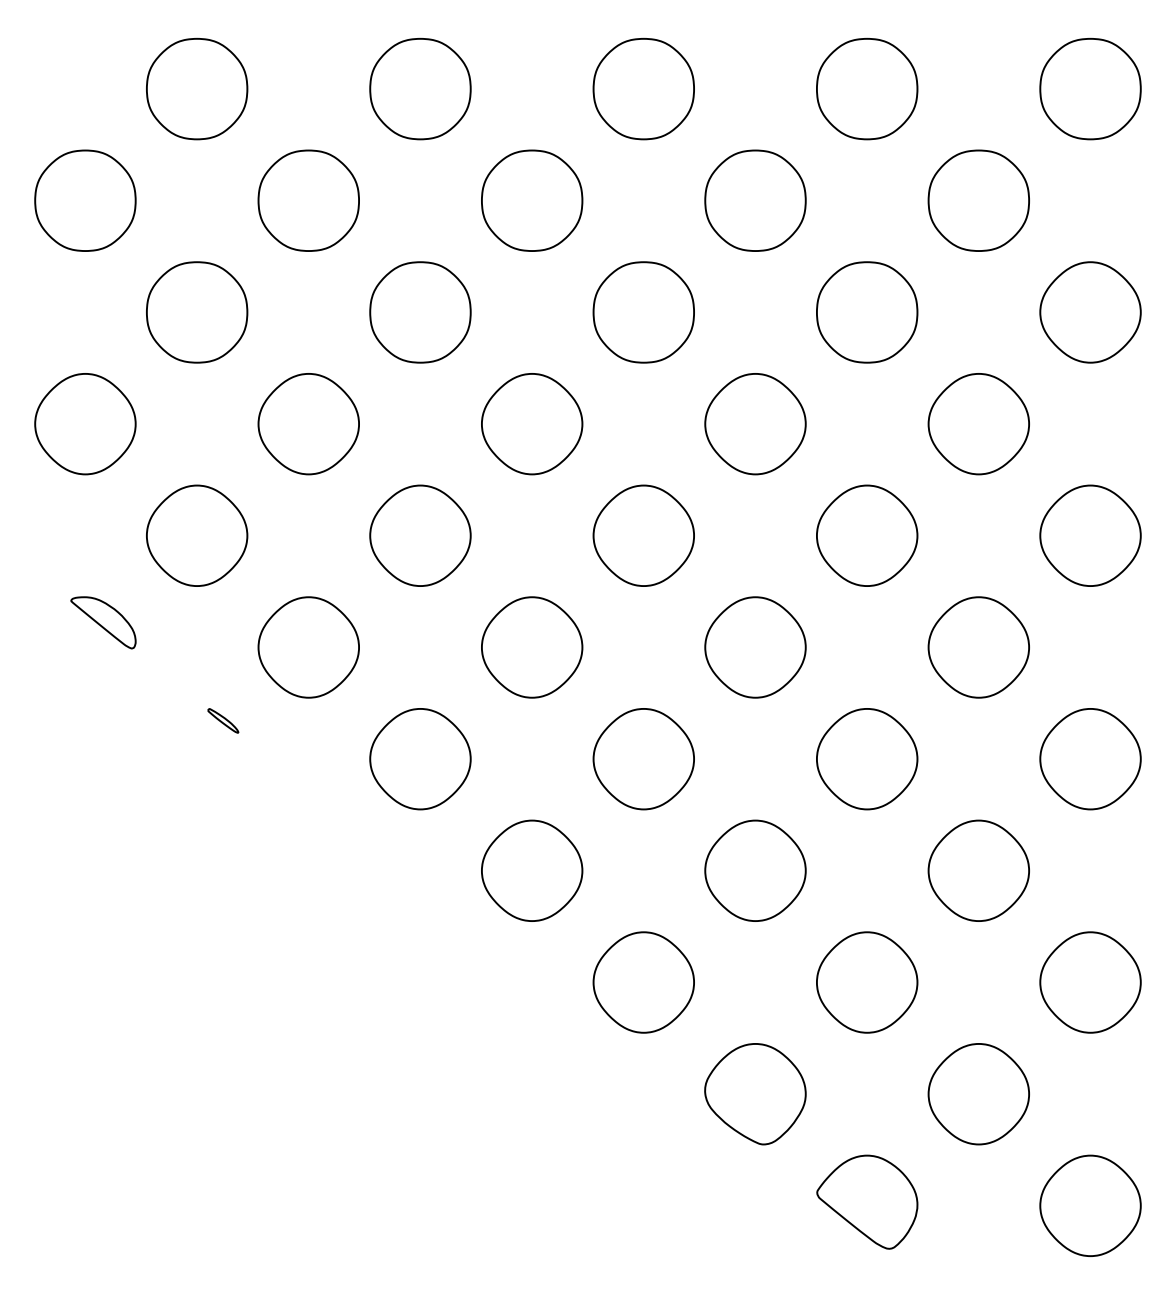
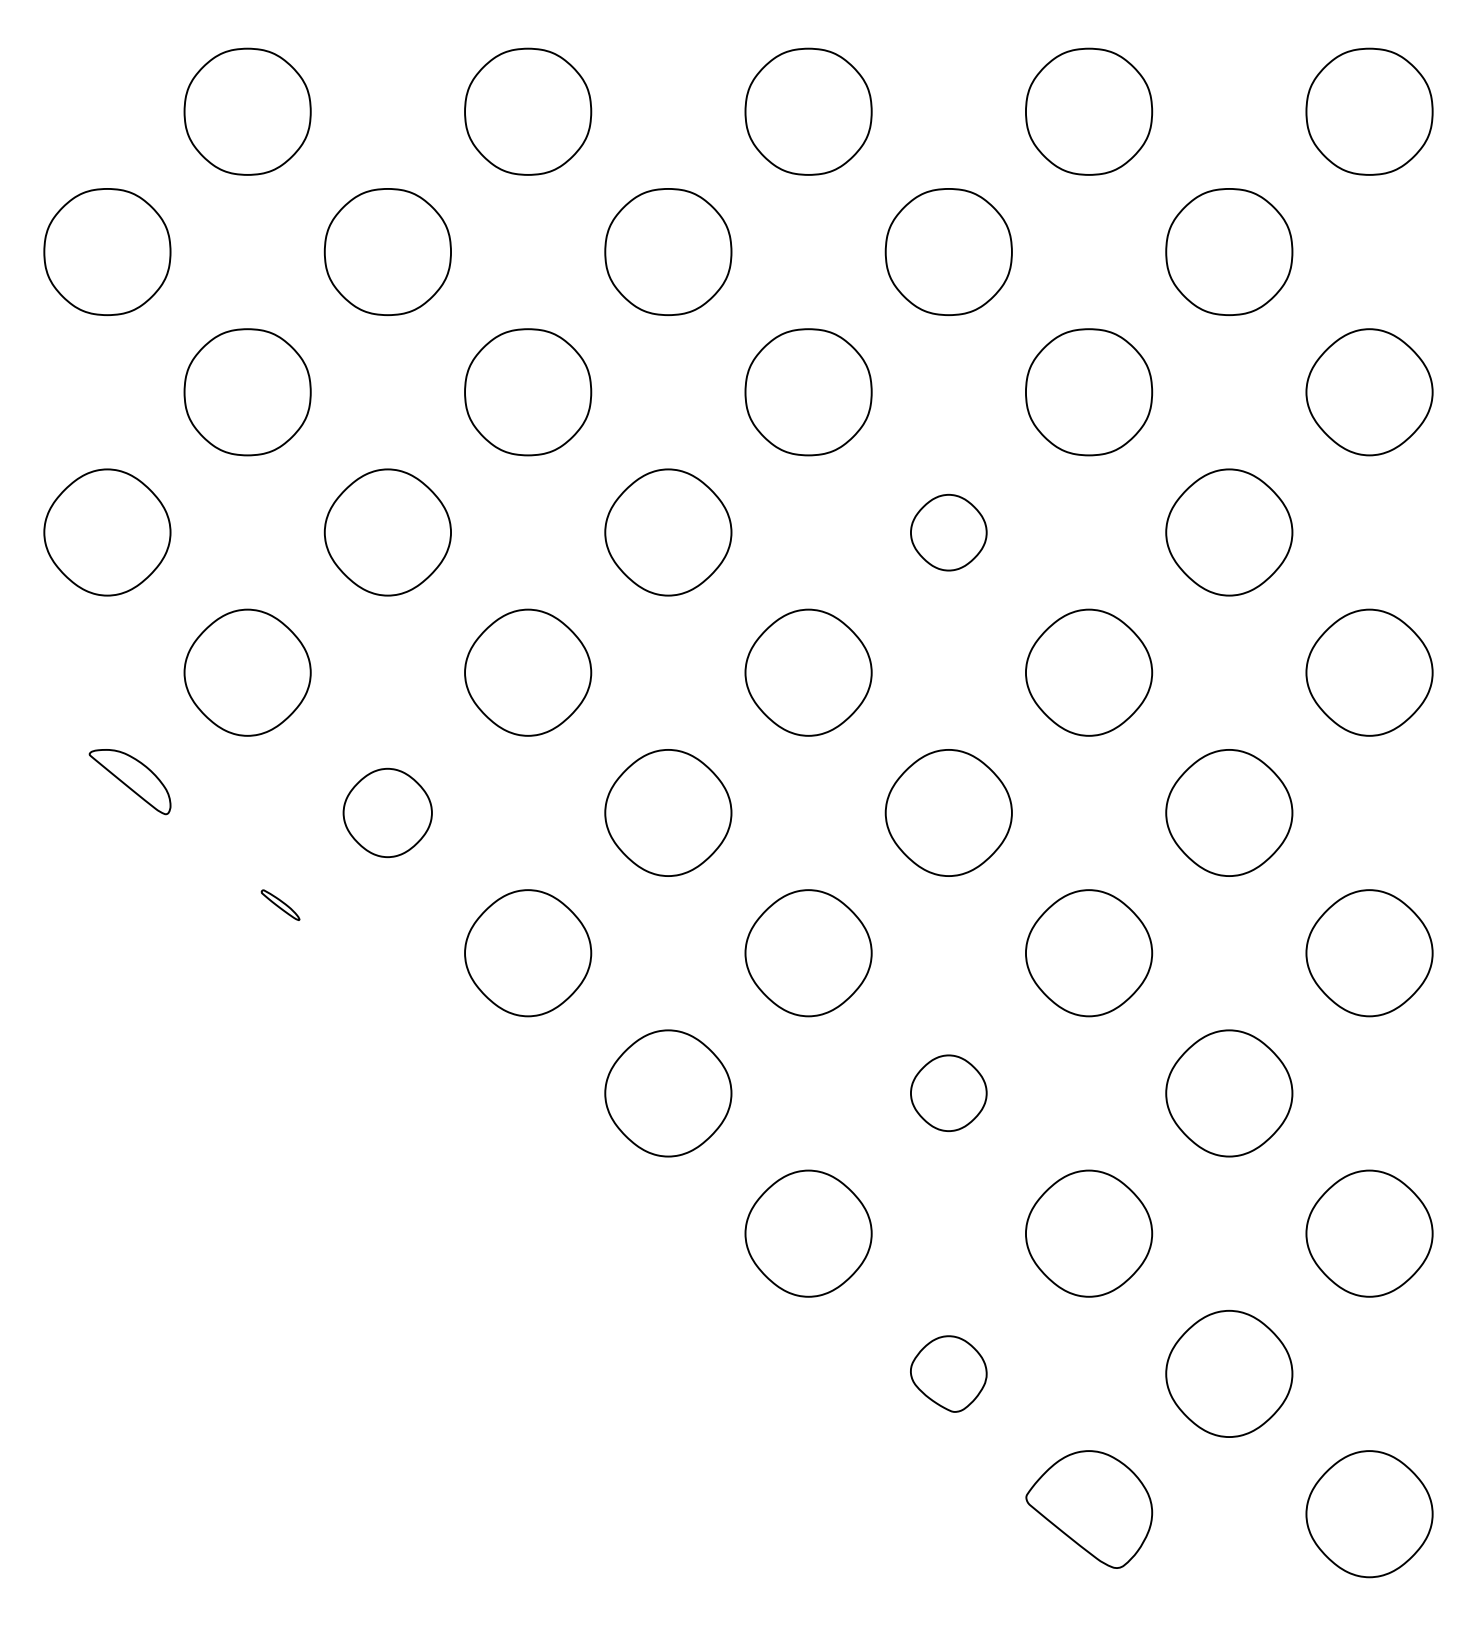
part: (755, 424) -> (948, 532), size x0.6
part: (308, 647) -> (387, 813), size x0.7
part: (755, 870) -> (948, 1093), size x0.6
part: (755, 1094) -> (948, 1374), size x0.6

